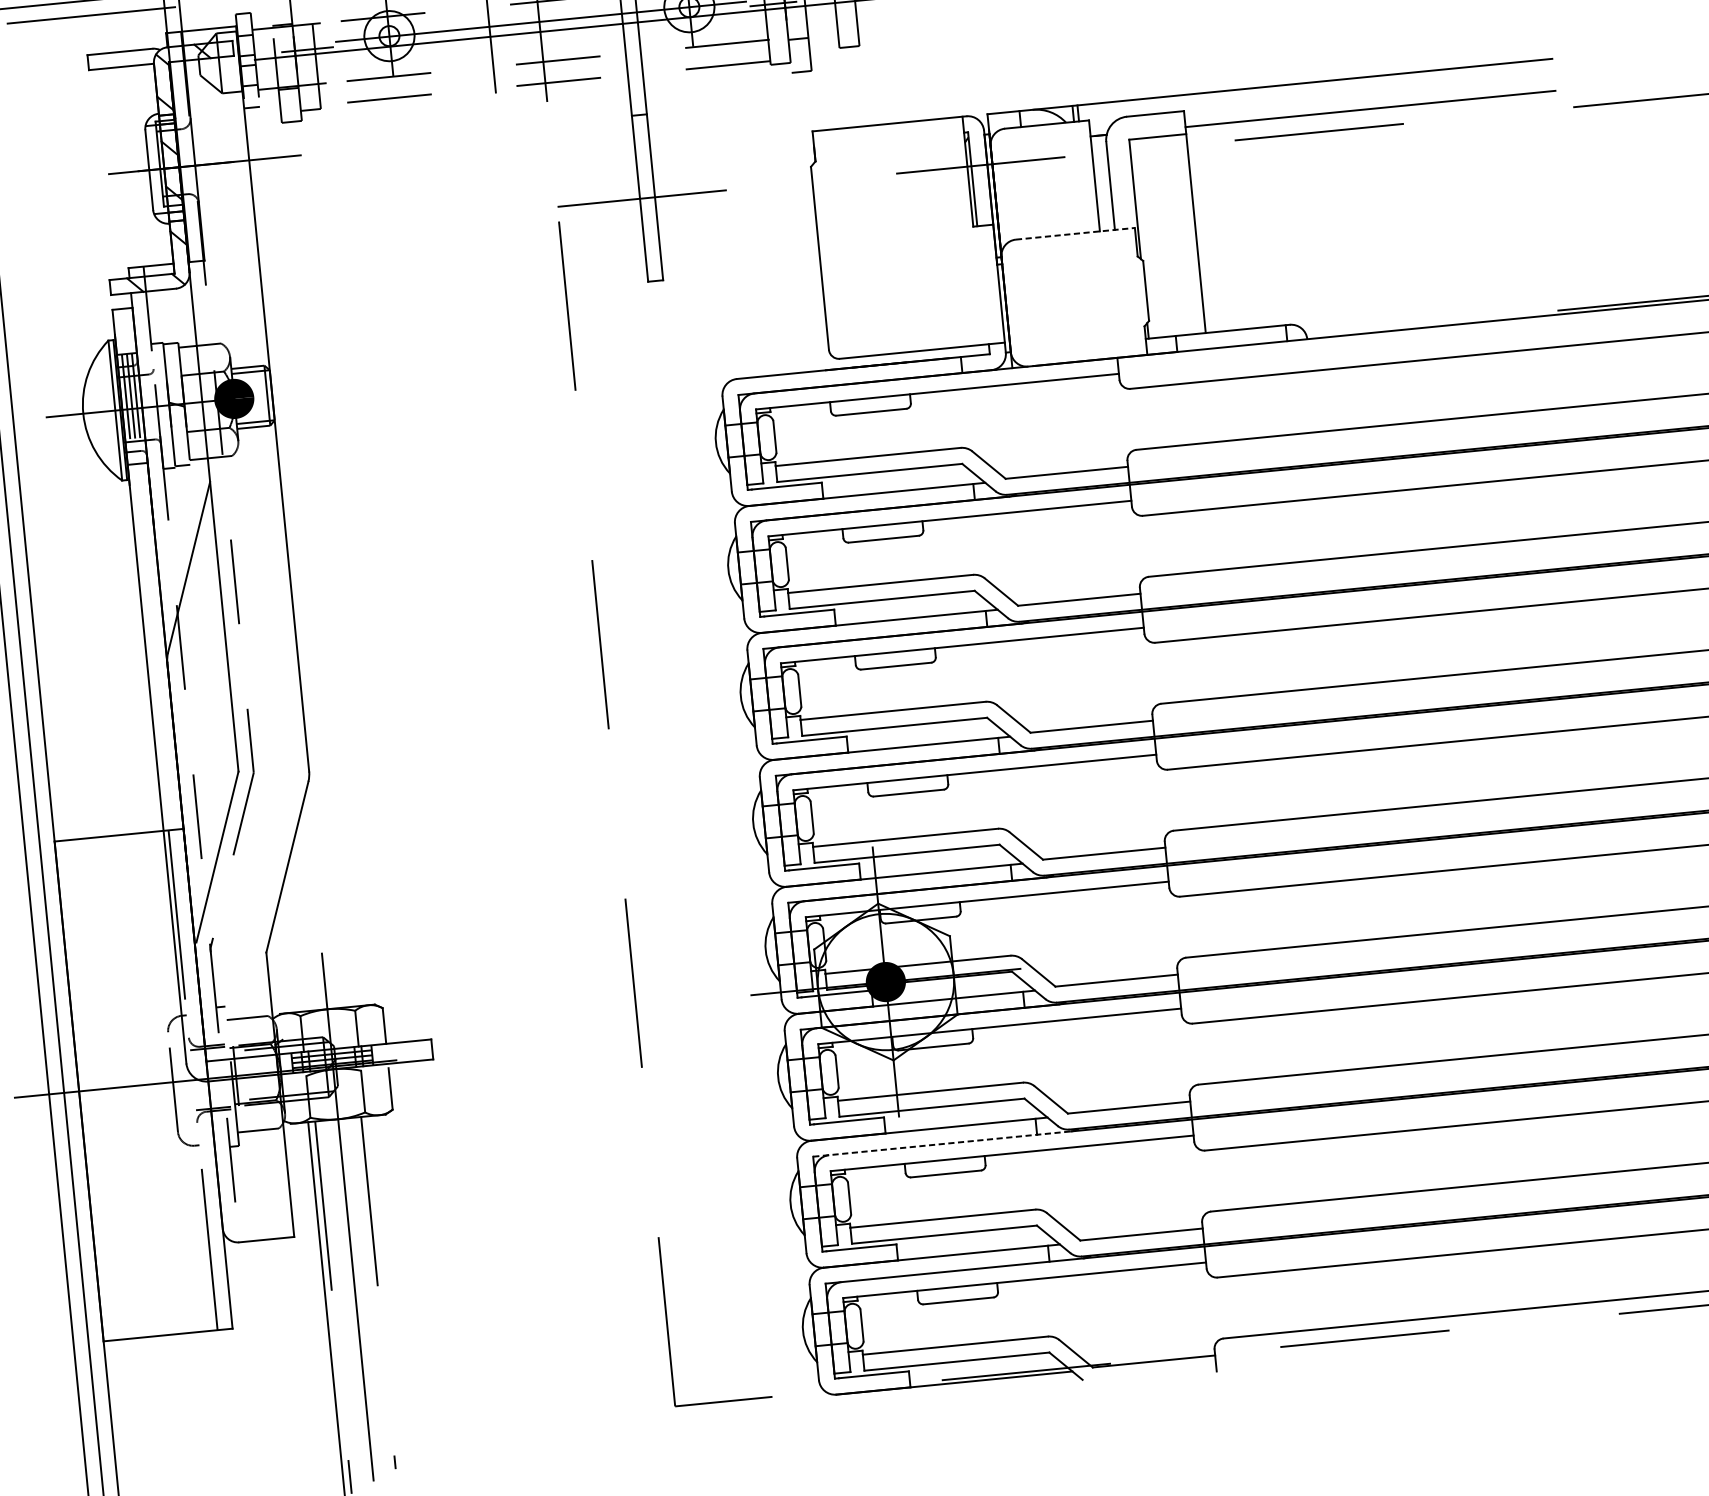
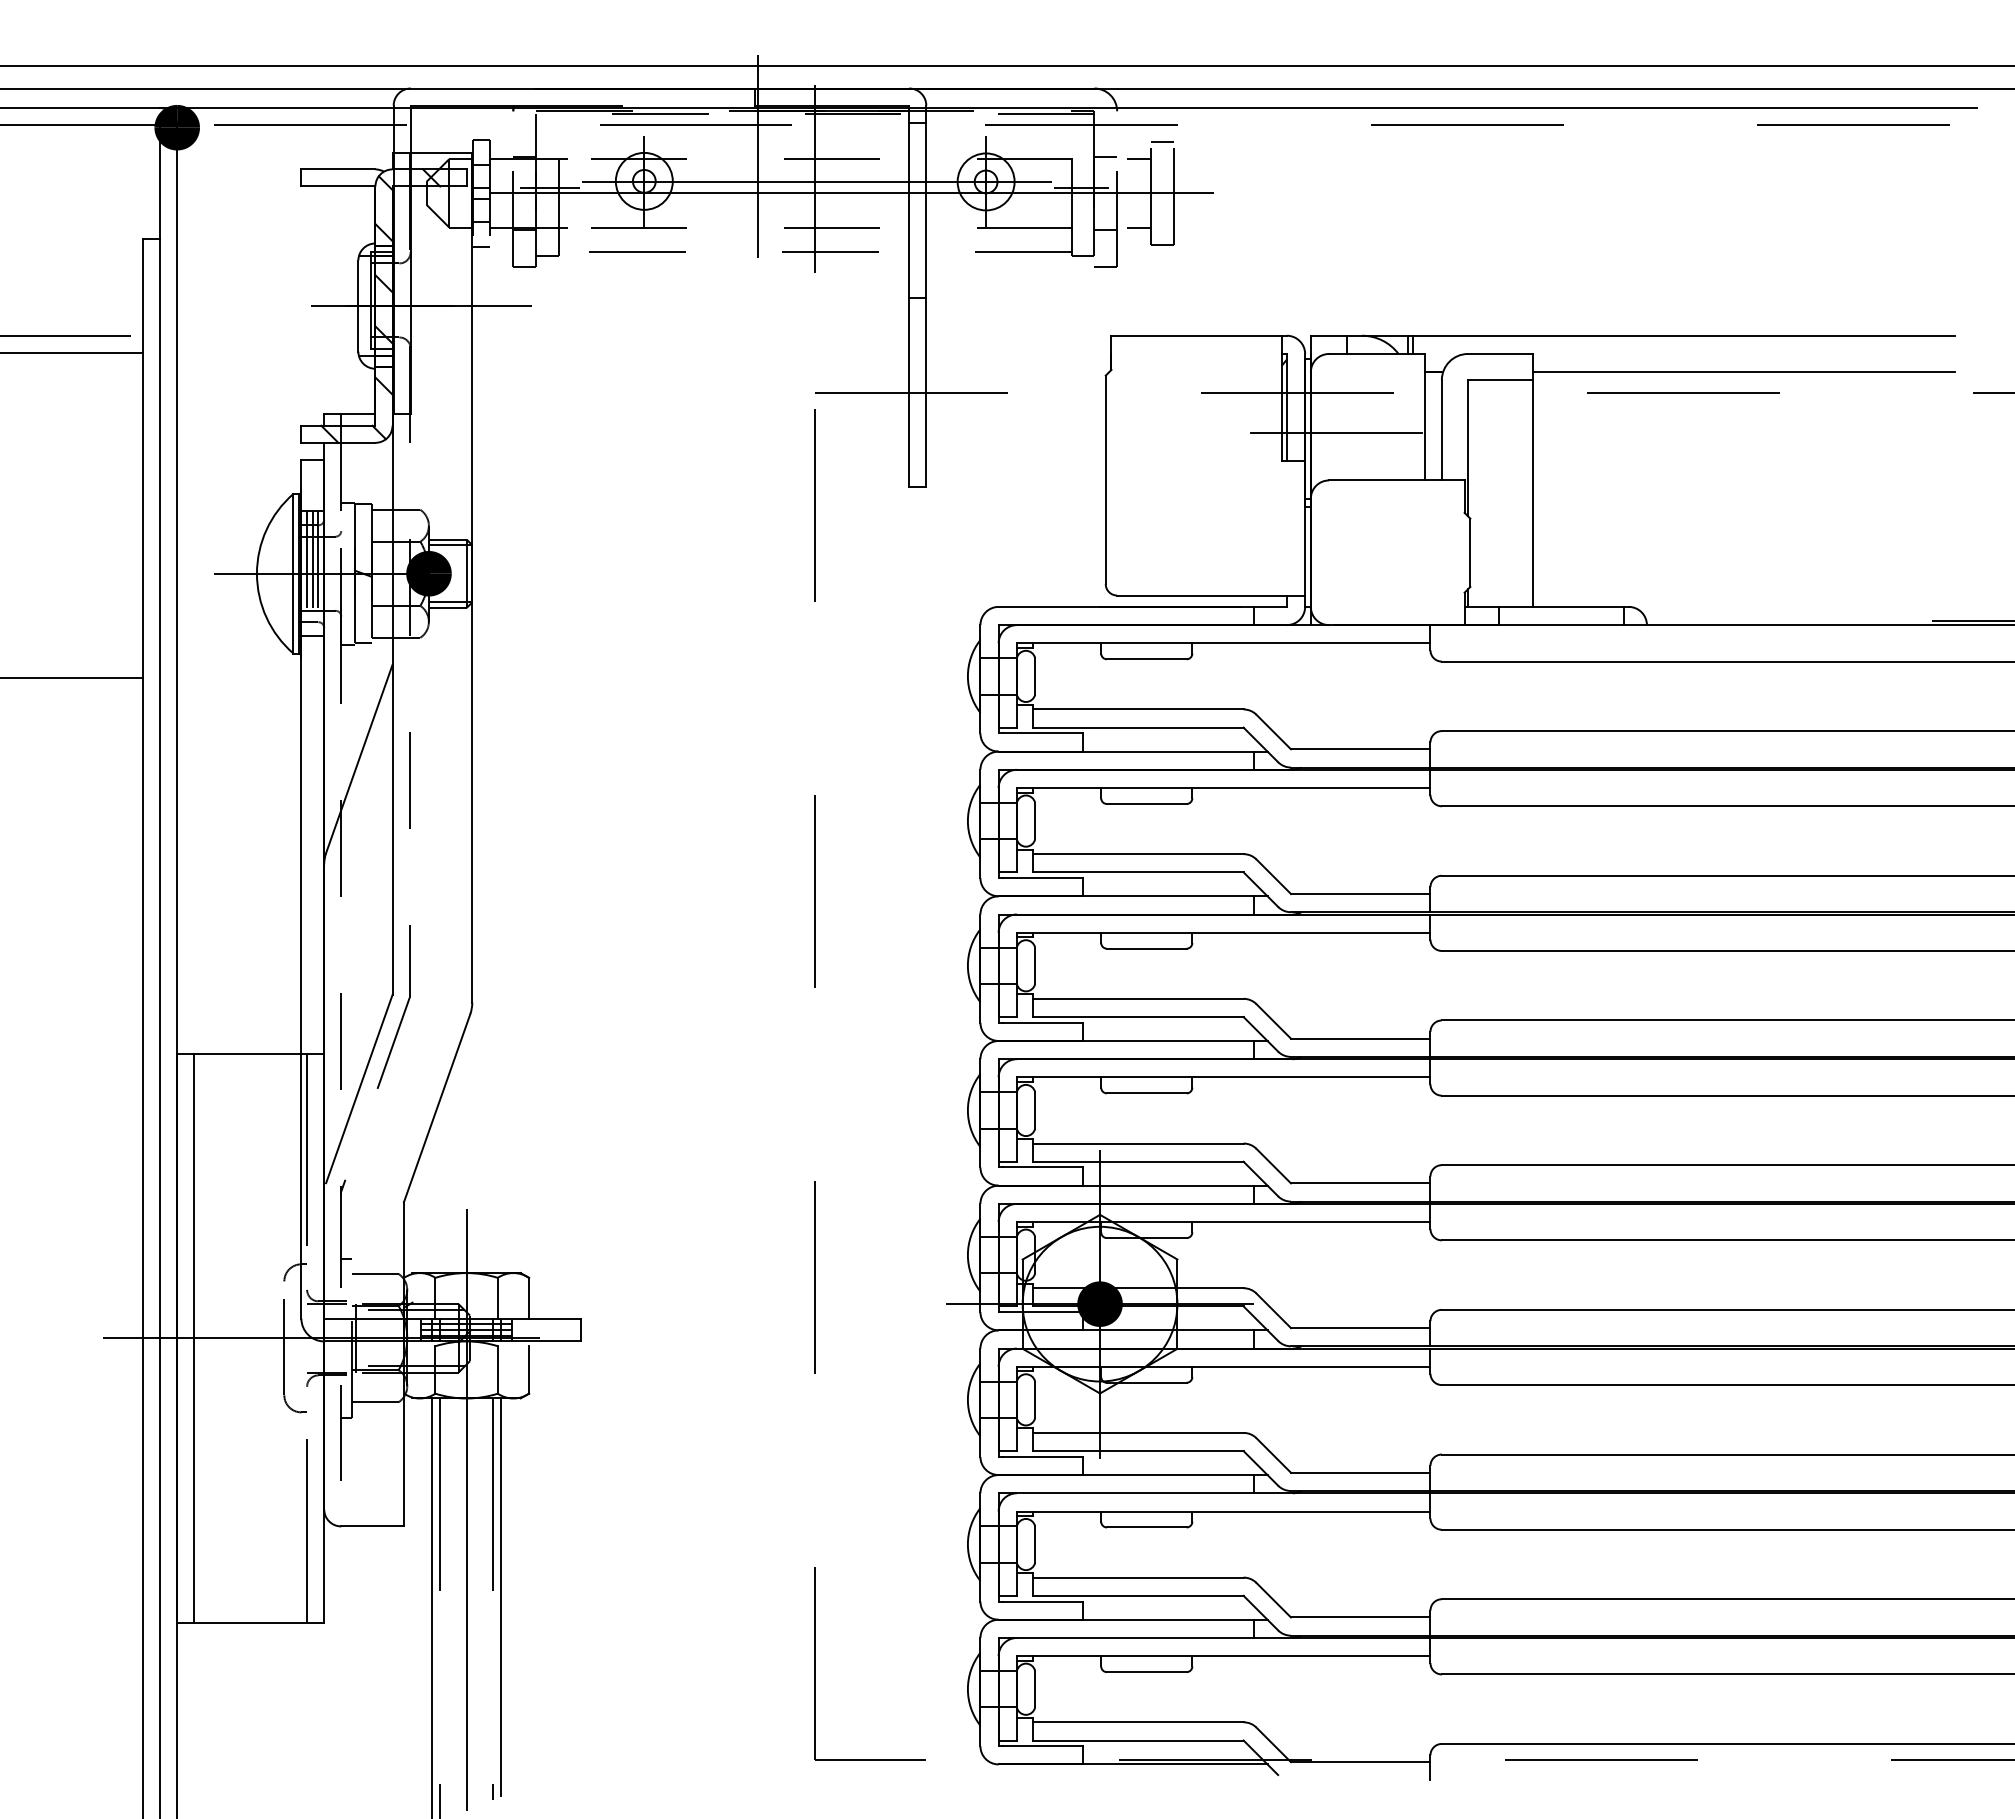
line: (826, 34) -> (1138, 227), added
line: (1018, 196) -> (1336, 432), added
line: (1075, 233) -> (1396, 480), dashed -> solid
line: (94, 1090) -> (194, 1338), added
line: (942, 1144) -> (1145, 1493), dashed -> solid
line: (385, 1291) -> (500, 1597), added

